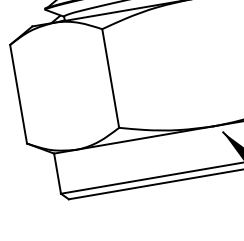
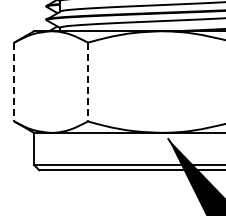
line: (110, 79) -> (87, 82), solid -> dashed
line: (18, 94) -> (14, 82), solid -> dashed

